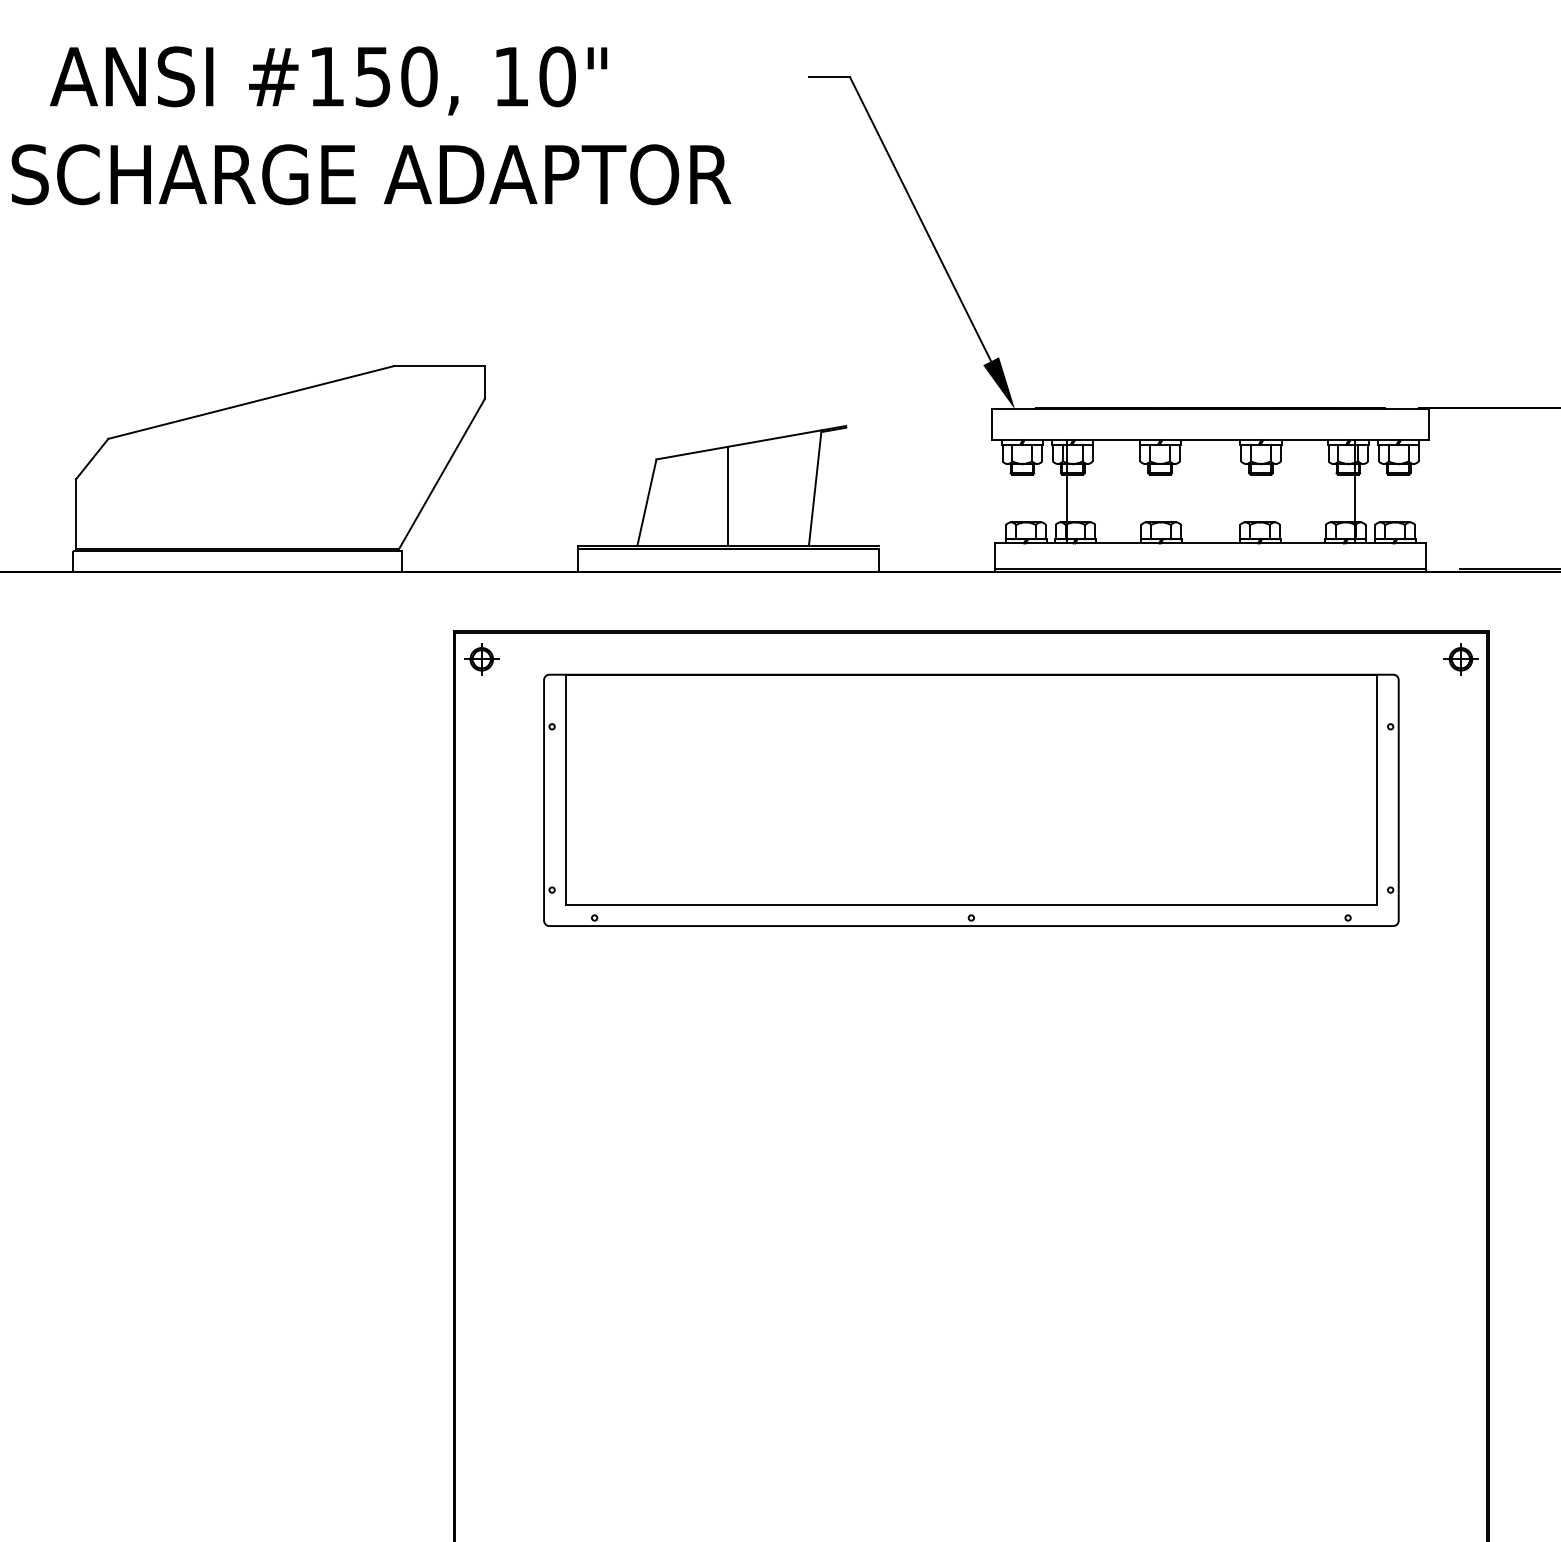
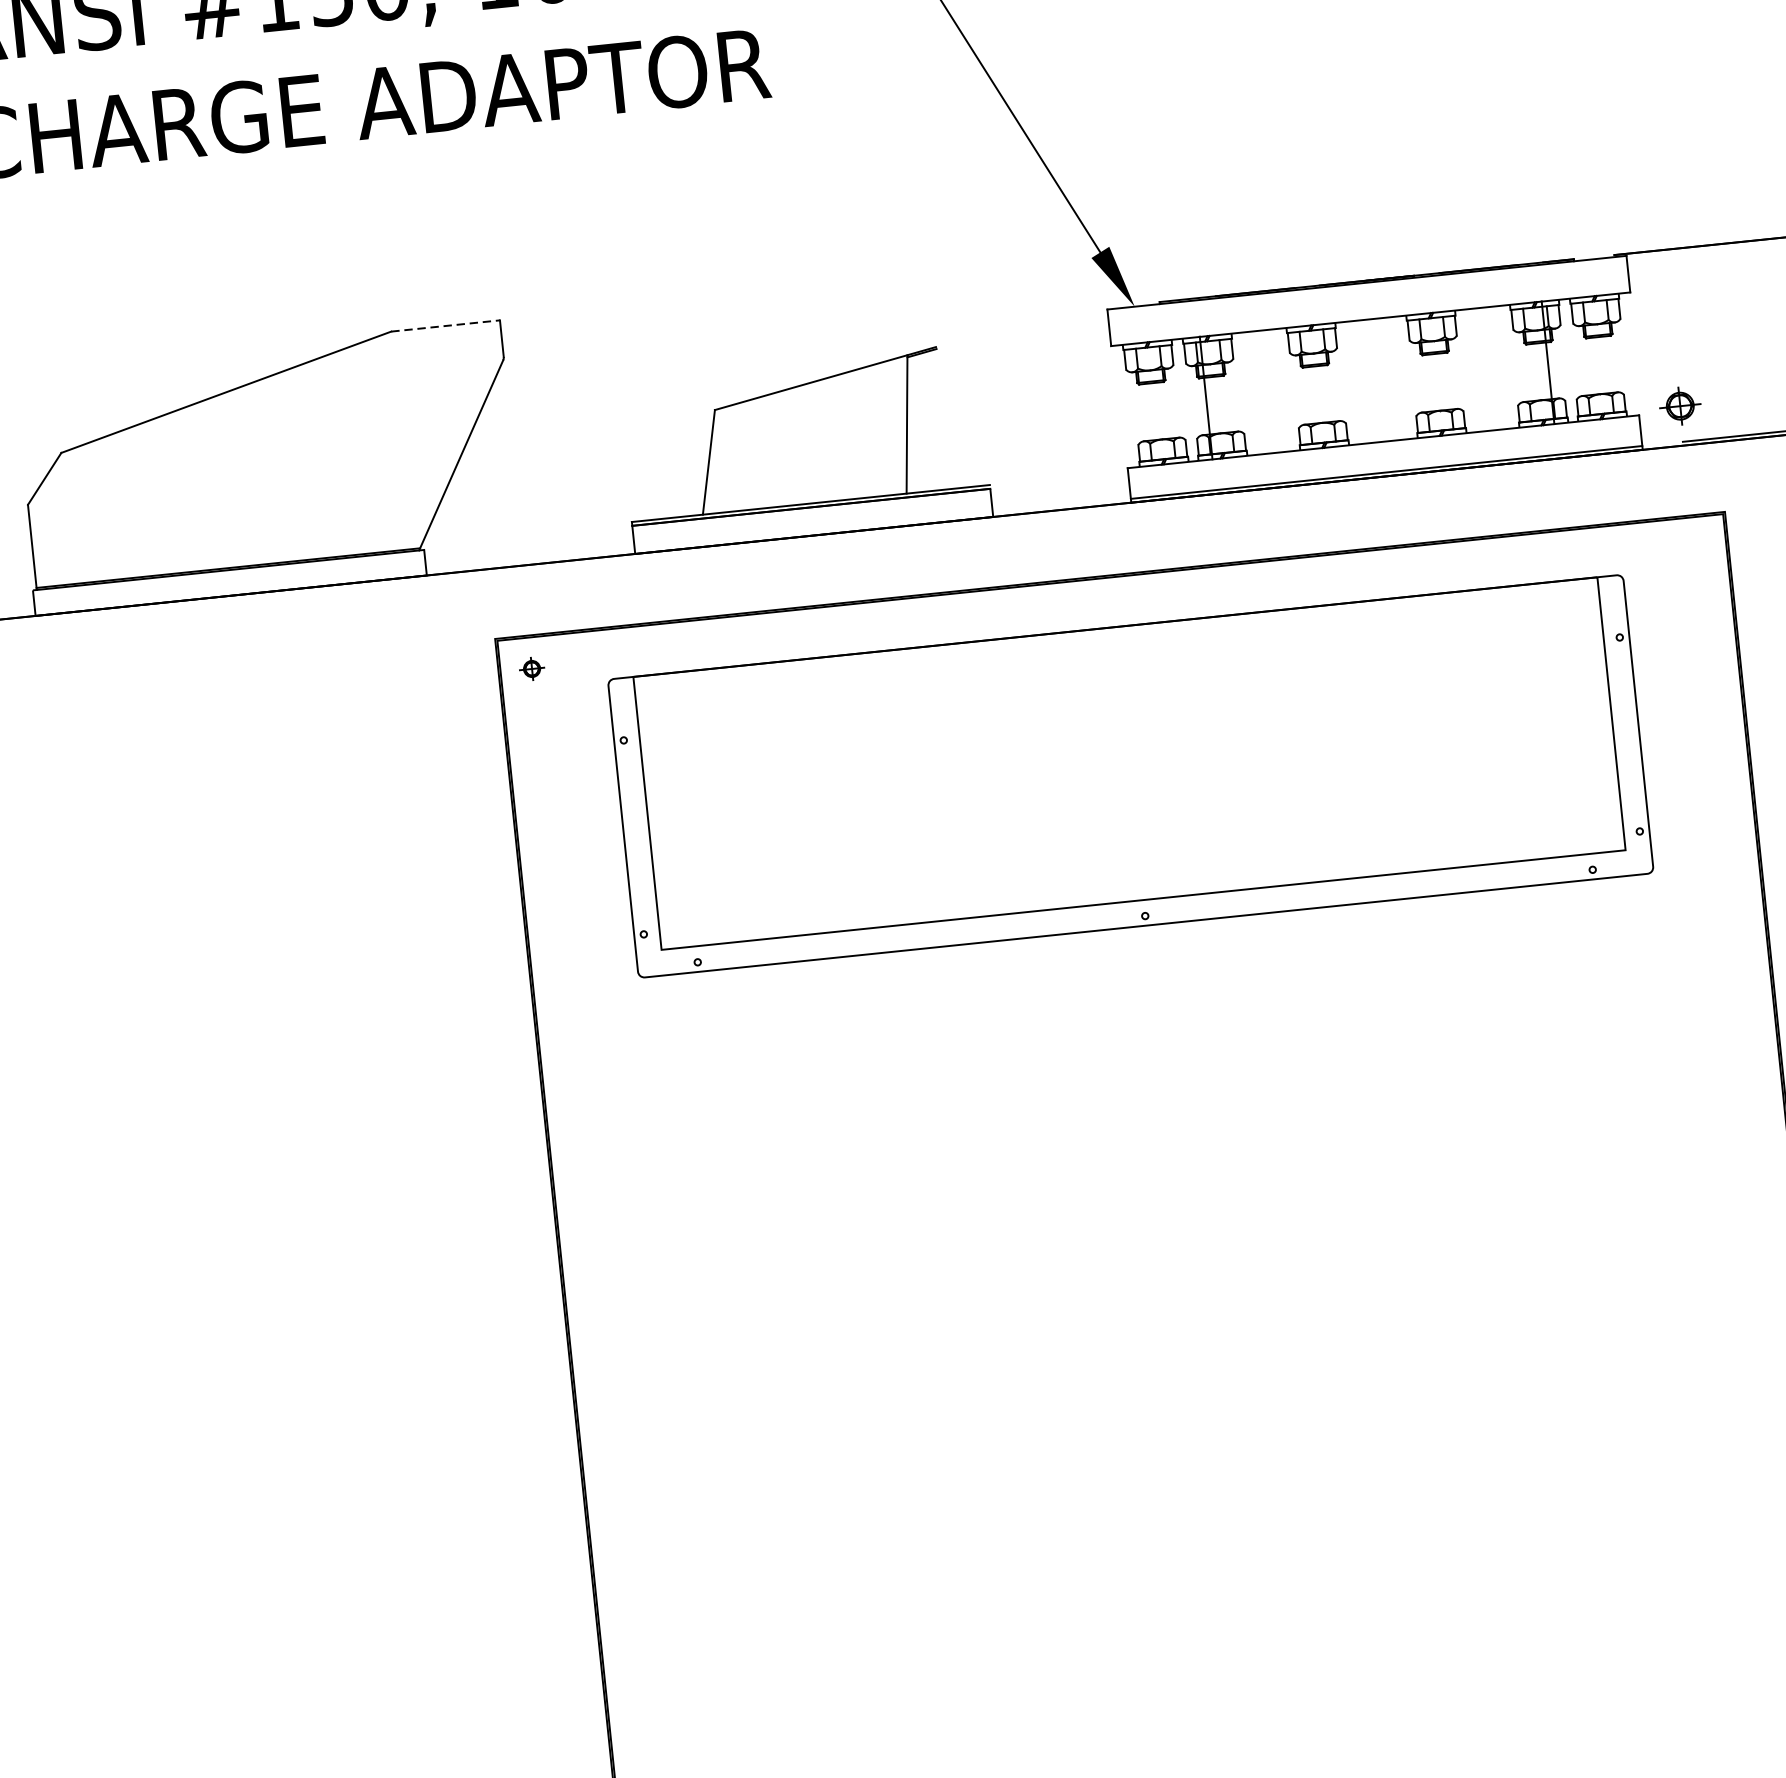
line: (439, 366) -> (445, 326), solid -> dashed
line: (728, 495) -> (804, 444), removed
part: (481, 659) -> (531, 669), size x0.6
part: (1460, 659) -> (1679, 406), moved

